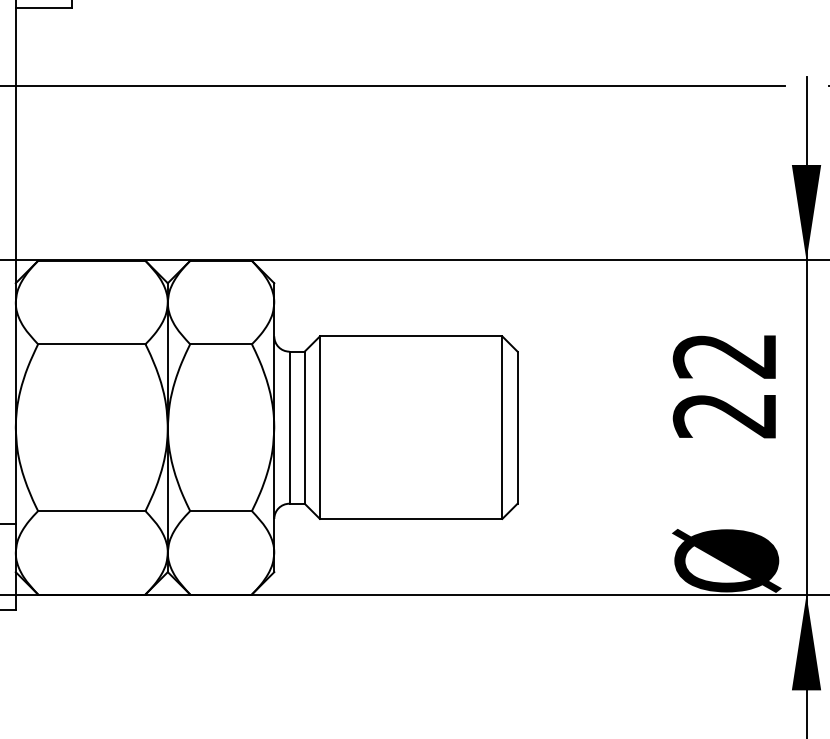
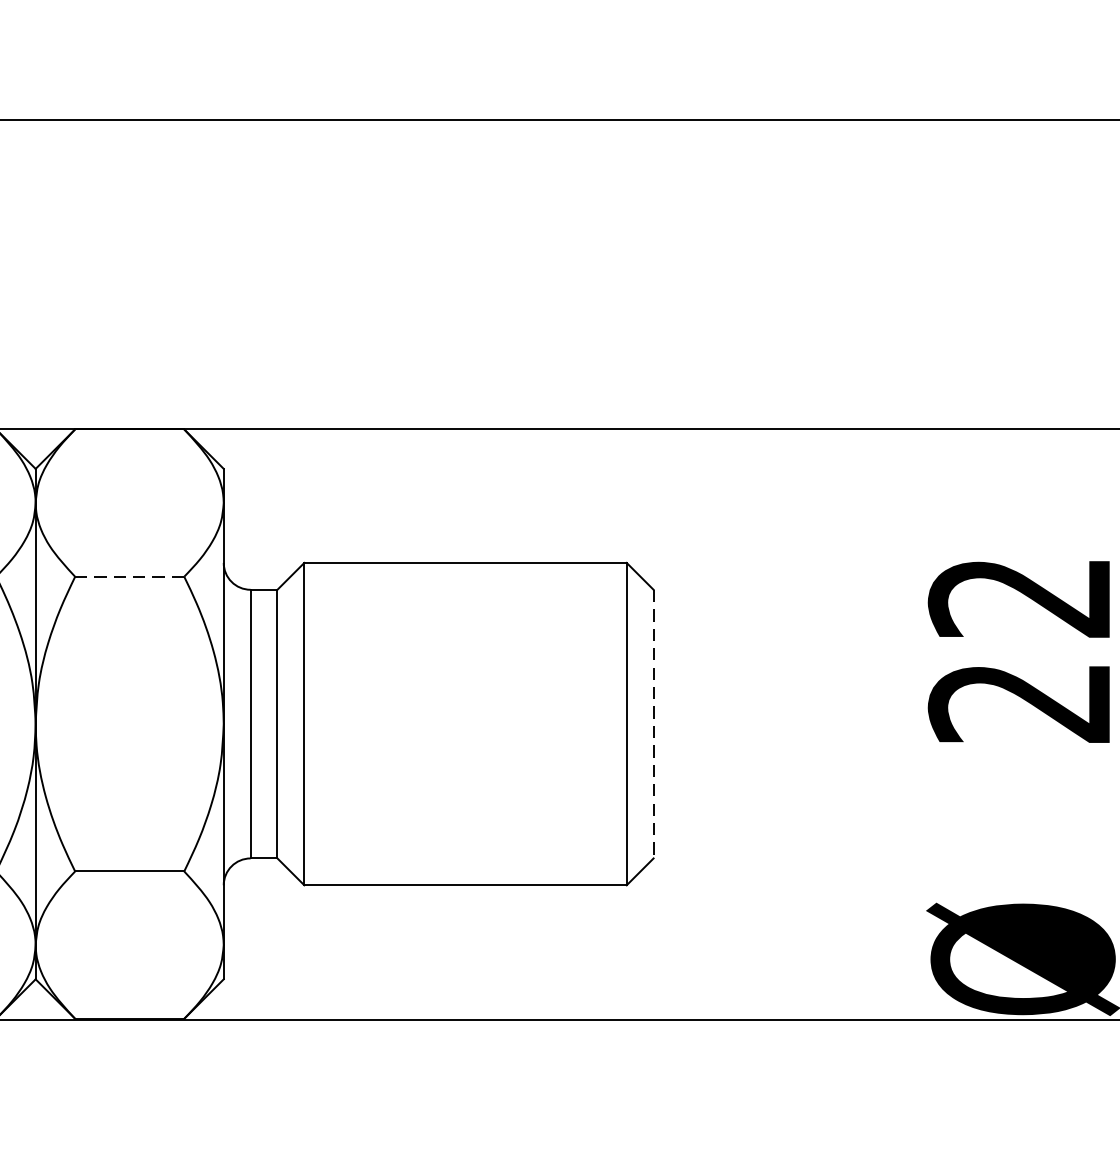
line: (221, 344) -> (130, 577), solid -> dashed
line: (517, 428) -> (653, 725), solid -> dashed

